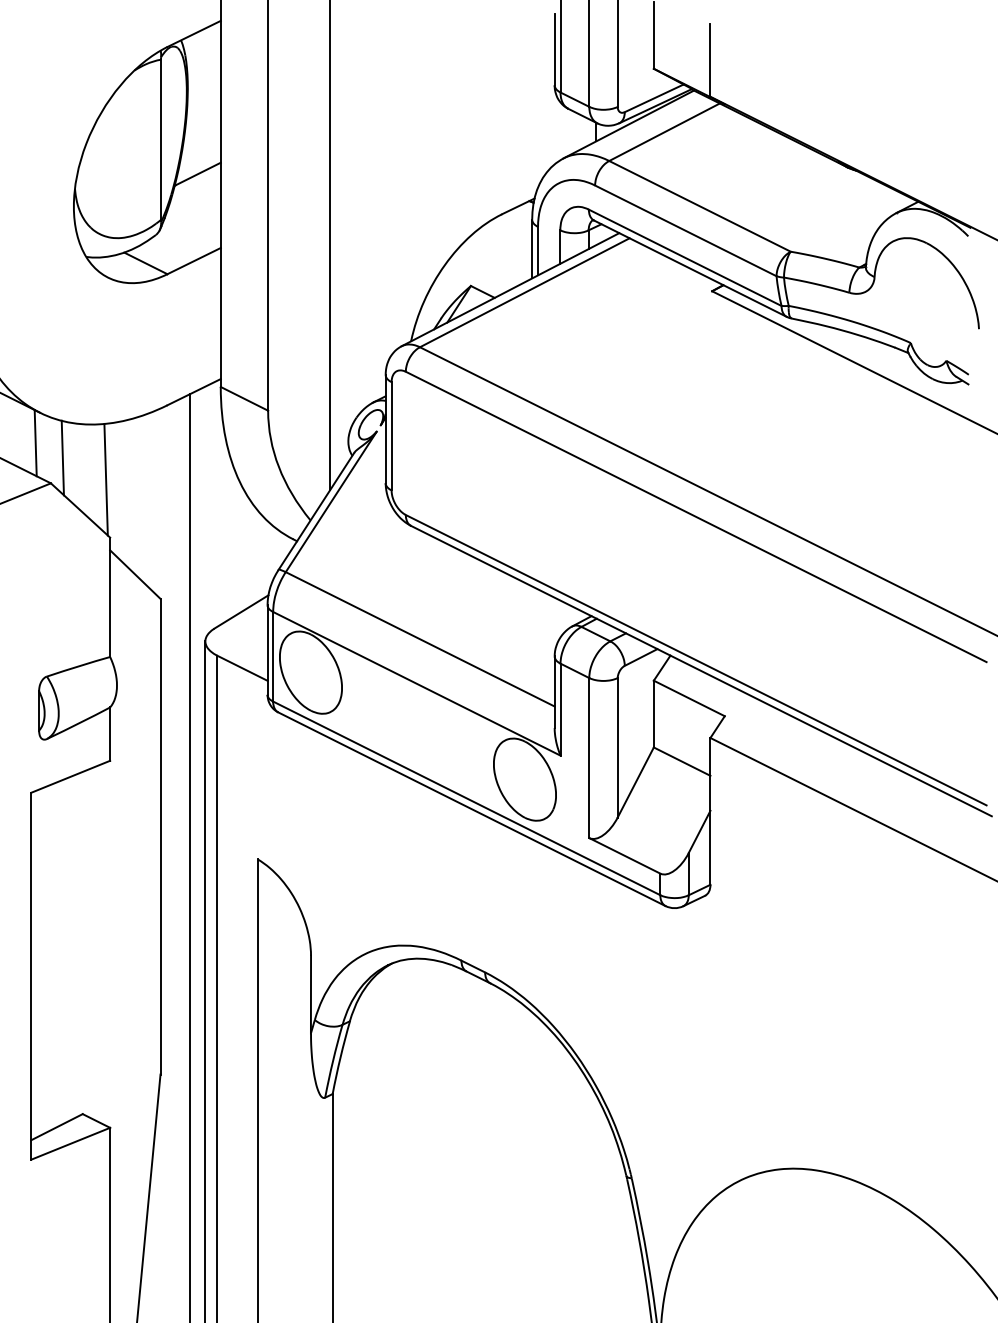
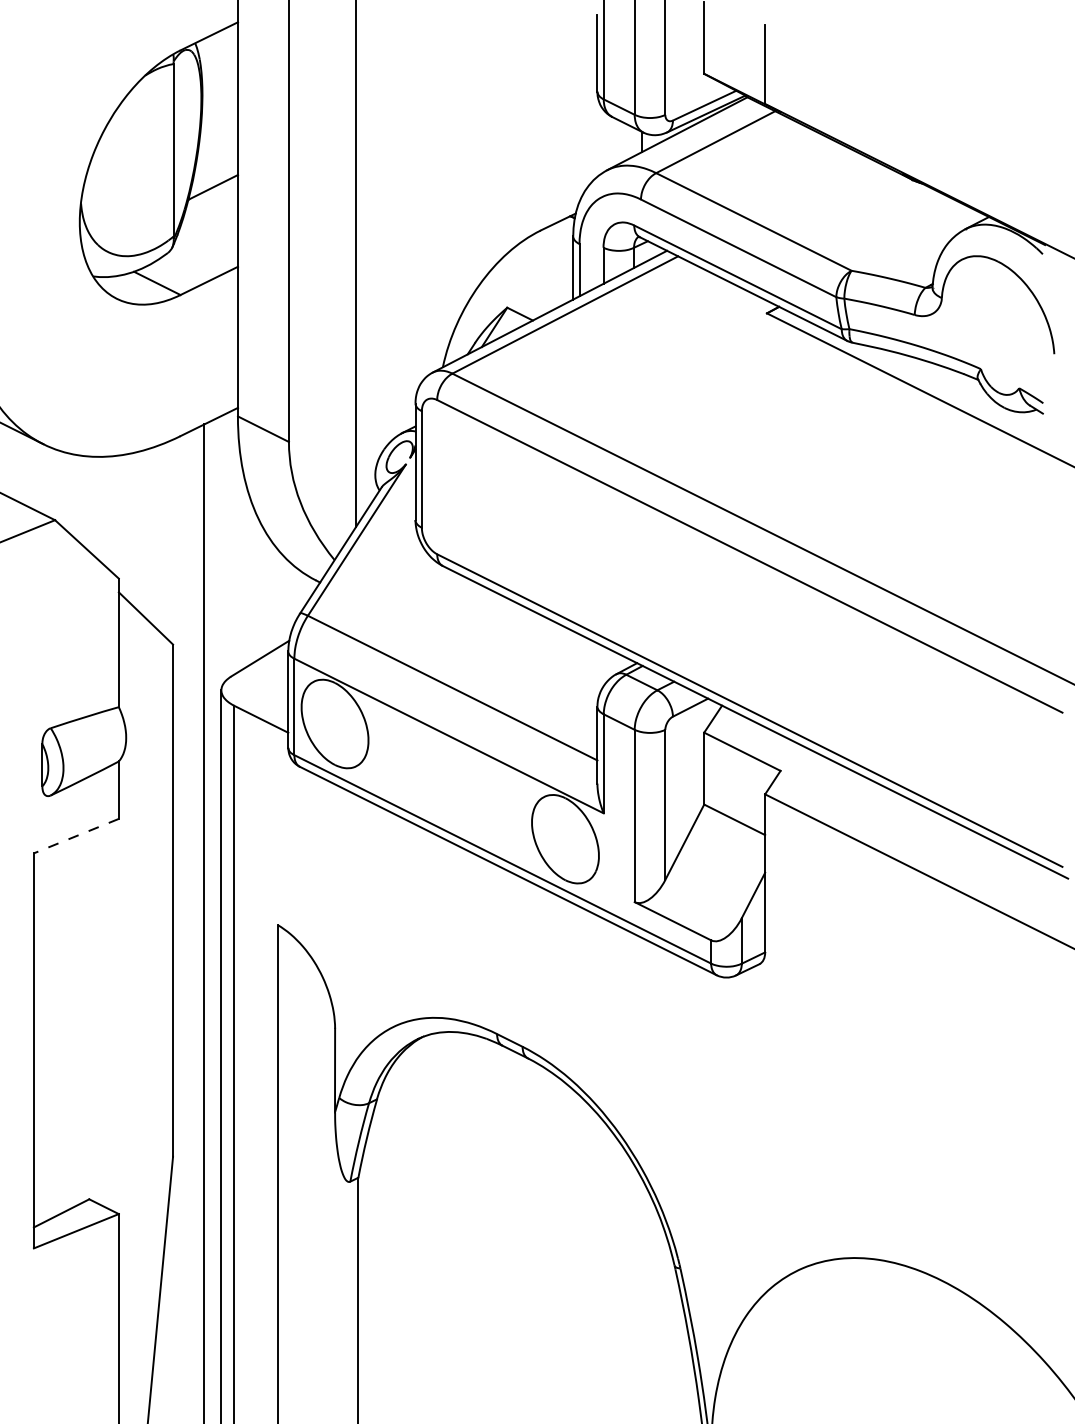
line: (35, 442) -> (38, 476), removed
line: (62, 457) -> (67, 492), removed
line: (106, 479) -> (114, 516), removed
line: (70, 777) -> (76, 836), solid -> dashed

